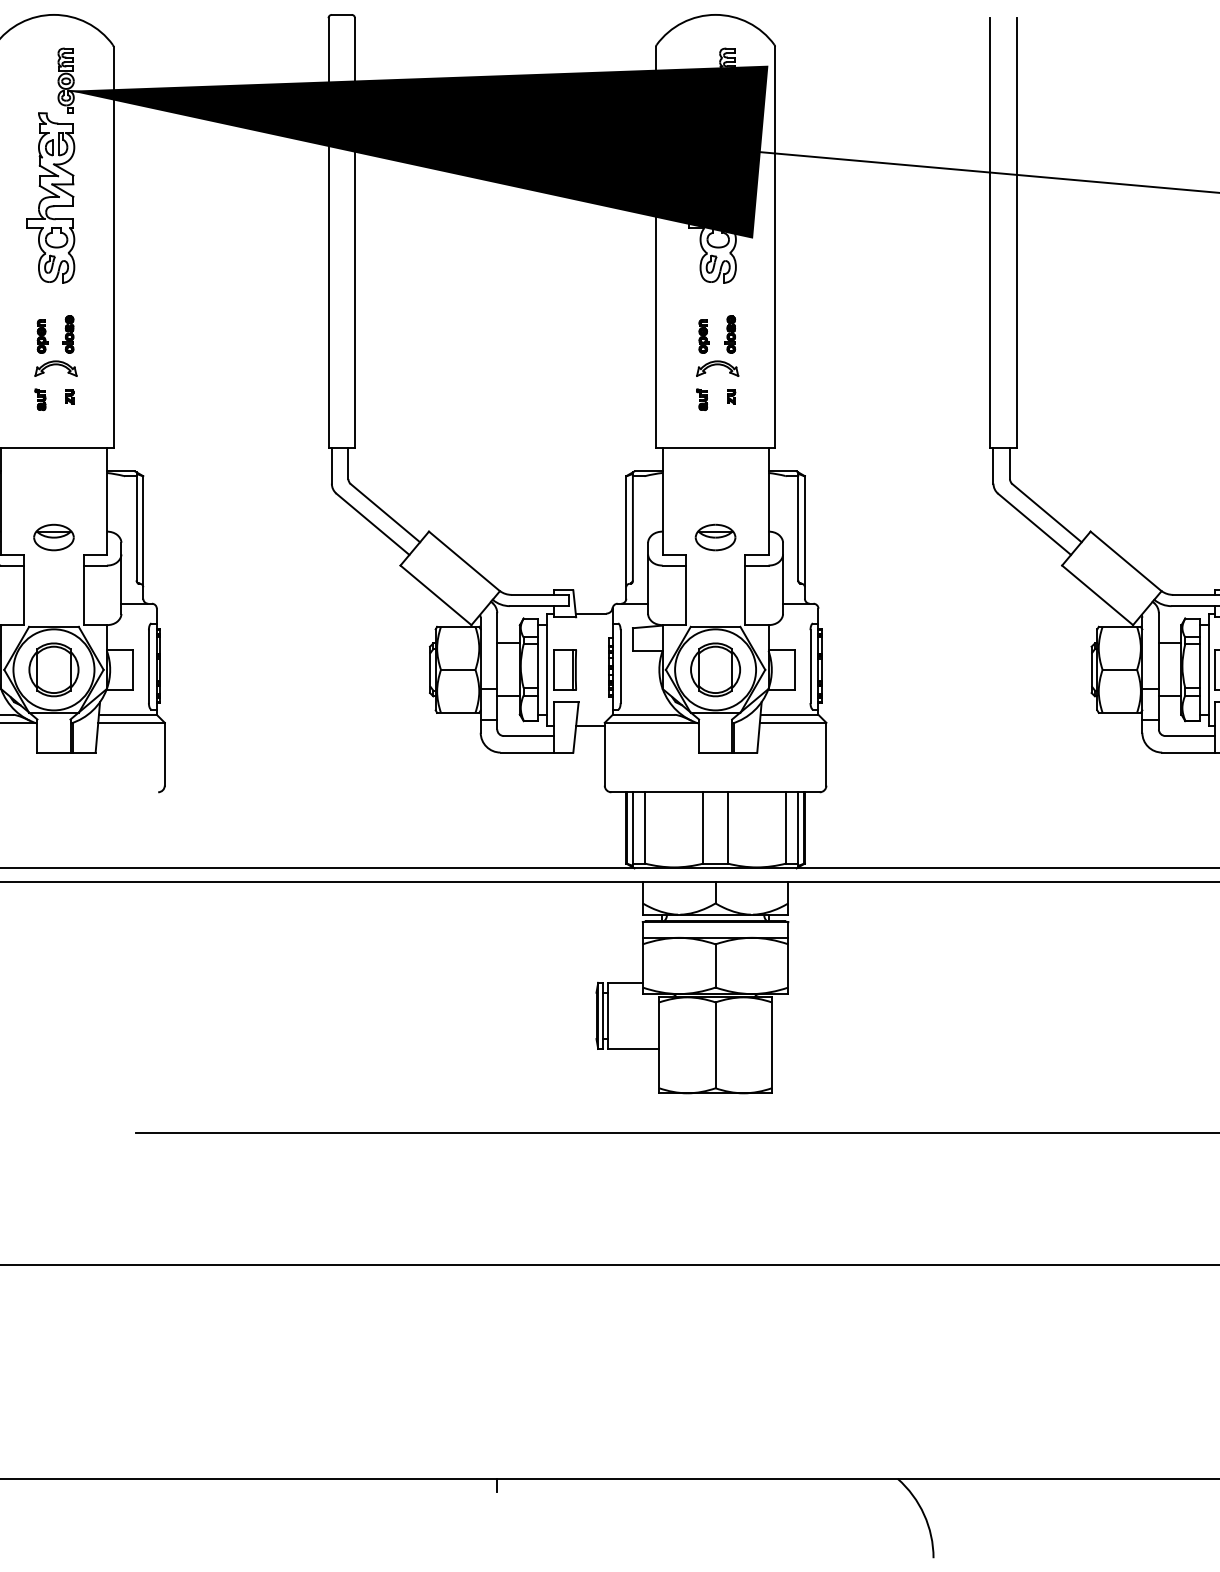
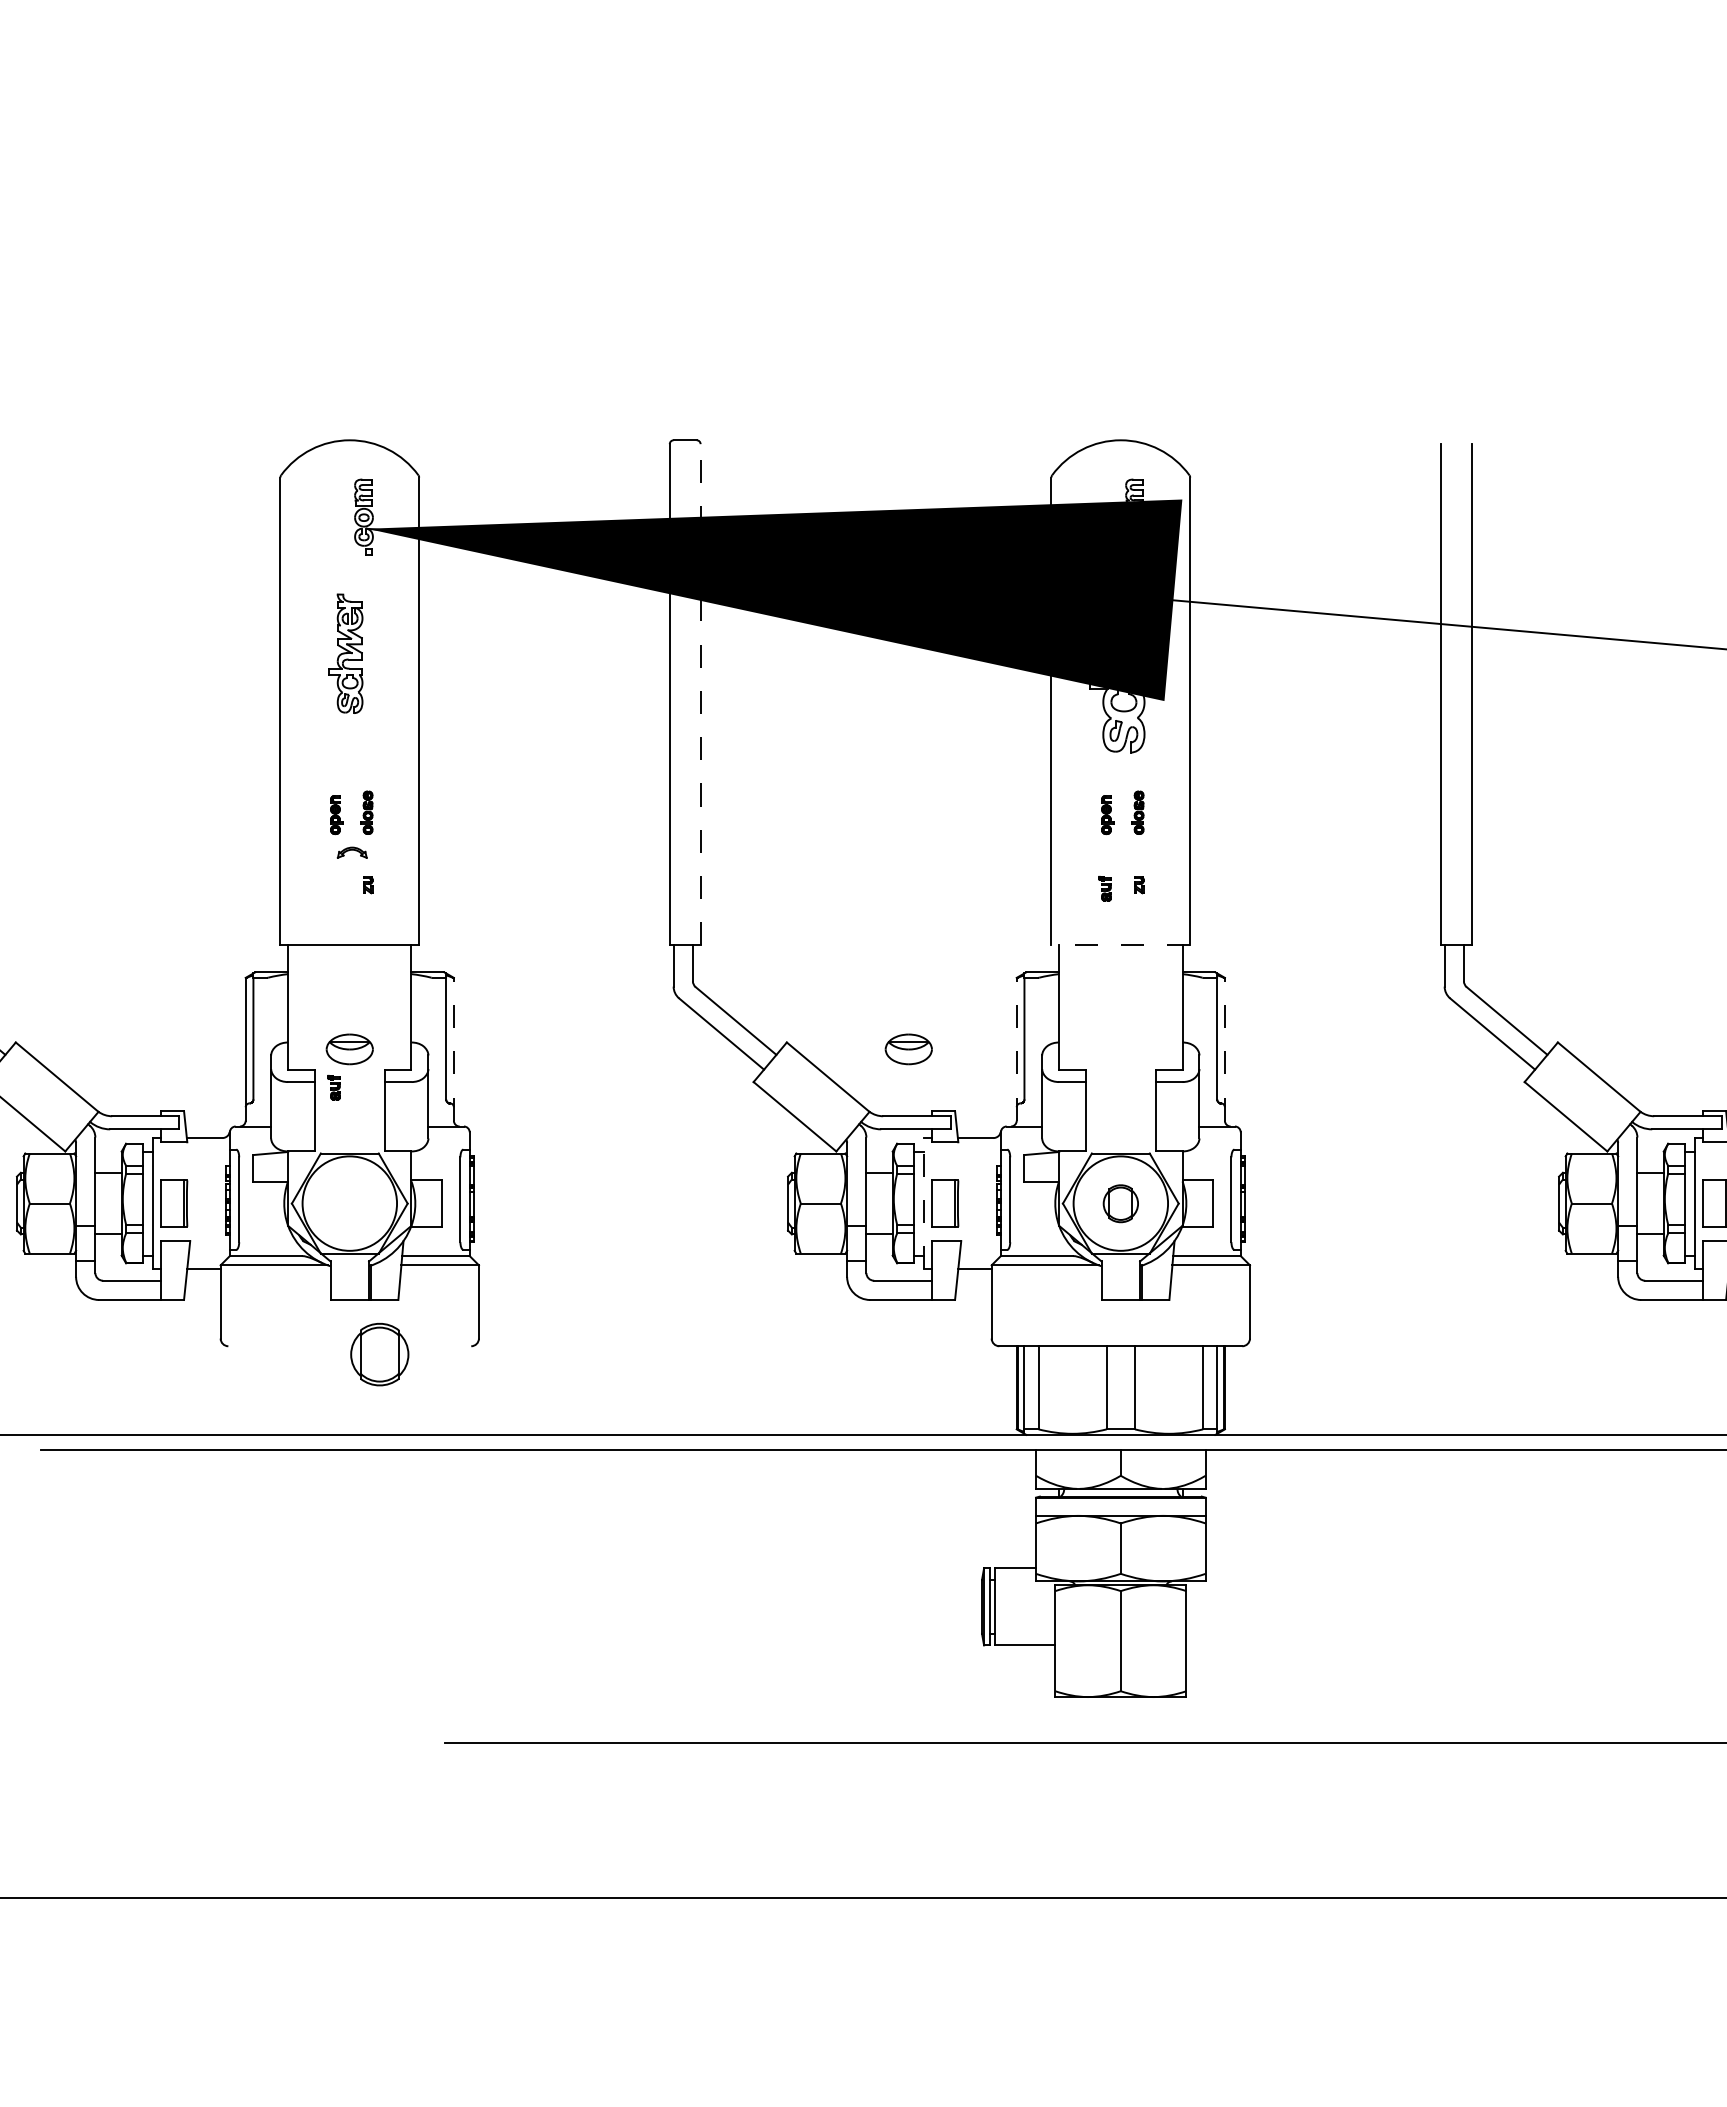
part: (50, 197) -> (345, 653), size x0.6
line: (354, 233) -> (700, 694), solid -> dashed
part: (56, 368) -> (352, 852), size x0.6
part: (717, 368) -> (1123, 852), removed
part: (39, 399) -> (333, 1087), moved
line: (715, 448) -> (1120, 945), solid -> dashed
line: (142, 536) -> (453, 1048), solid -> dashed
line: (626, 536) -> (1016, 1048), solid -> dashed
line: (804, 536) -> (1224, 1048), solid -> dashed
part: (715, 537) -> (908, 1049), moved
part: (53, 669) -> (379, 1354), moved
line: (547, 669) -> (924, 1203), solid -> dashed
part: (715, 669) -> (1120, 1203), size x0.6

